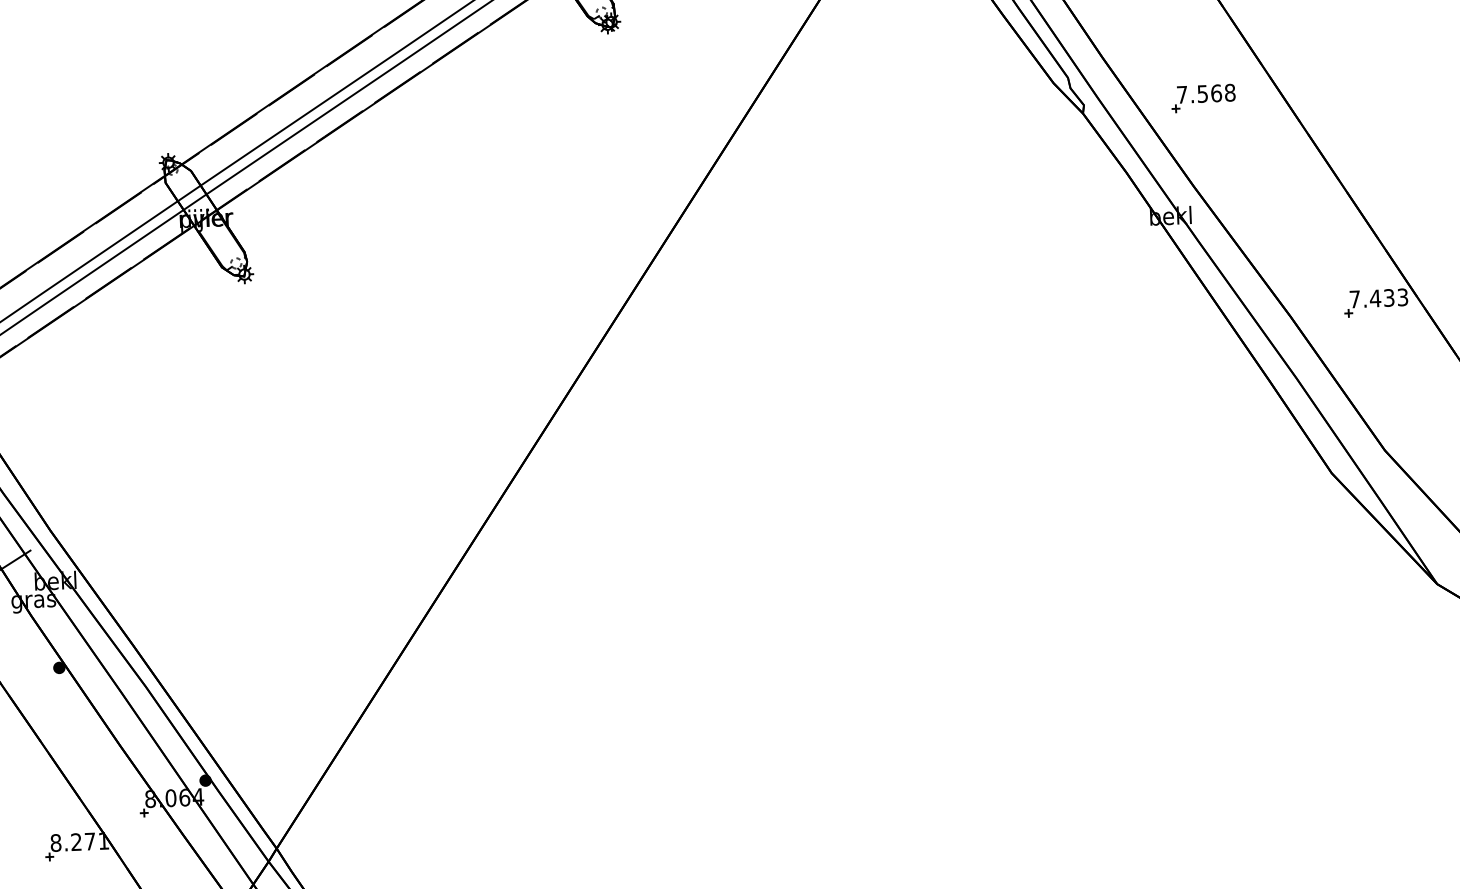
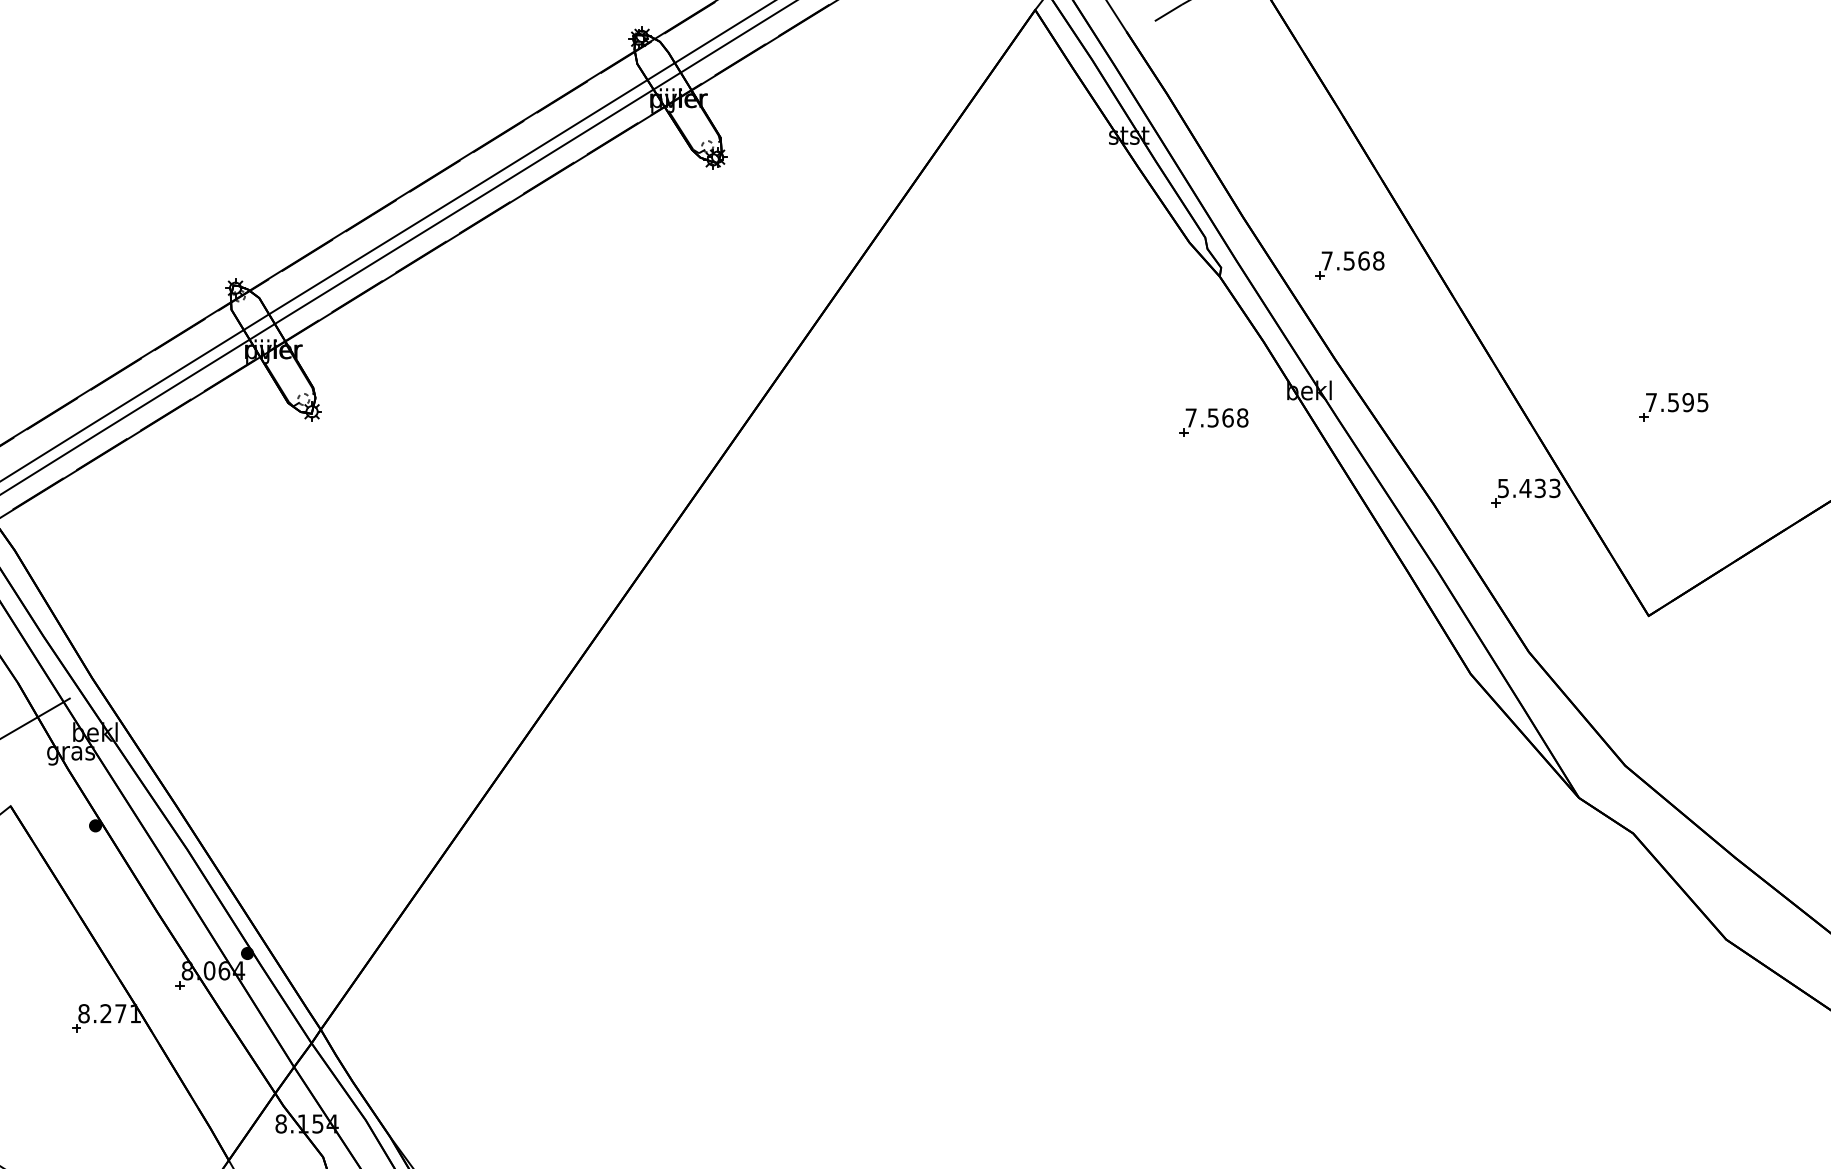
part: (1082, 249) -> (1213, 422), added
text: (1355, 299) -> (1503, 488), 7.433 -> 5.433

